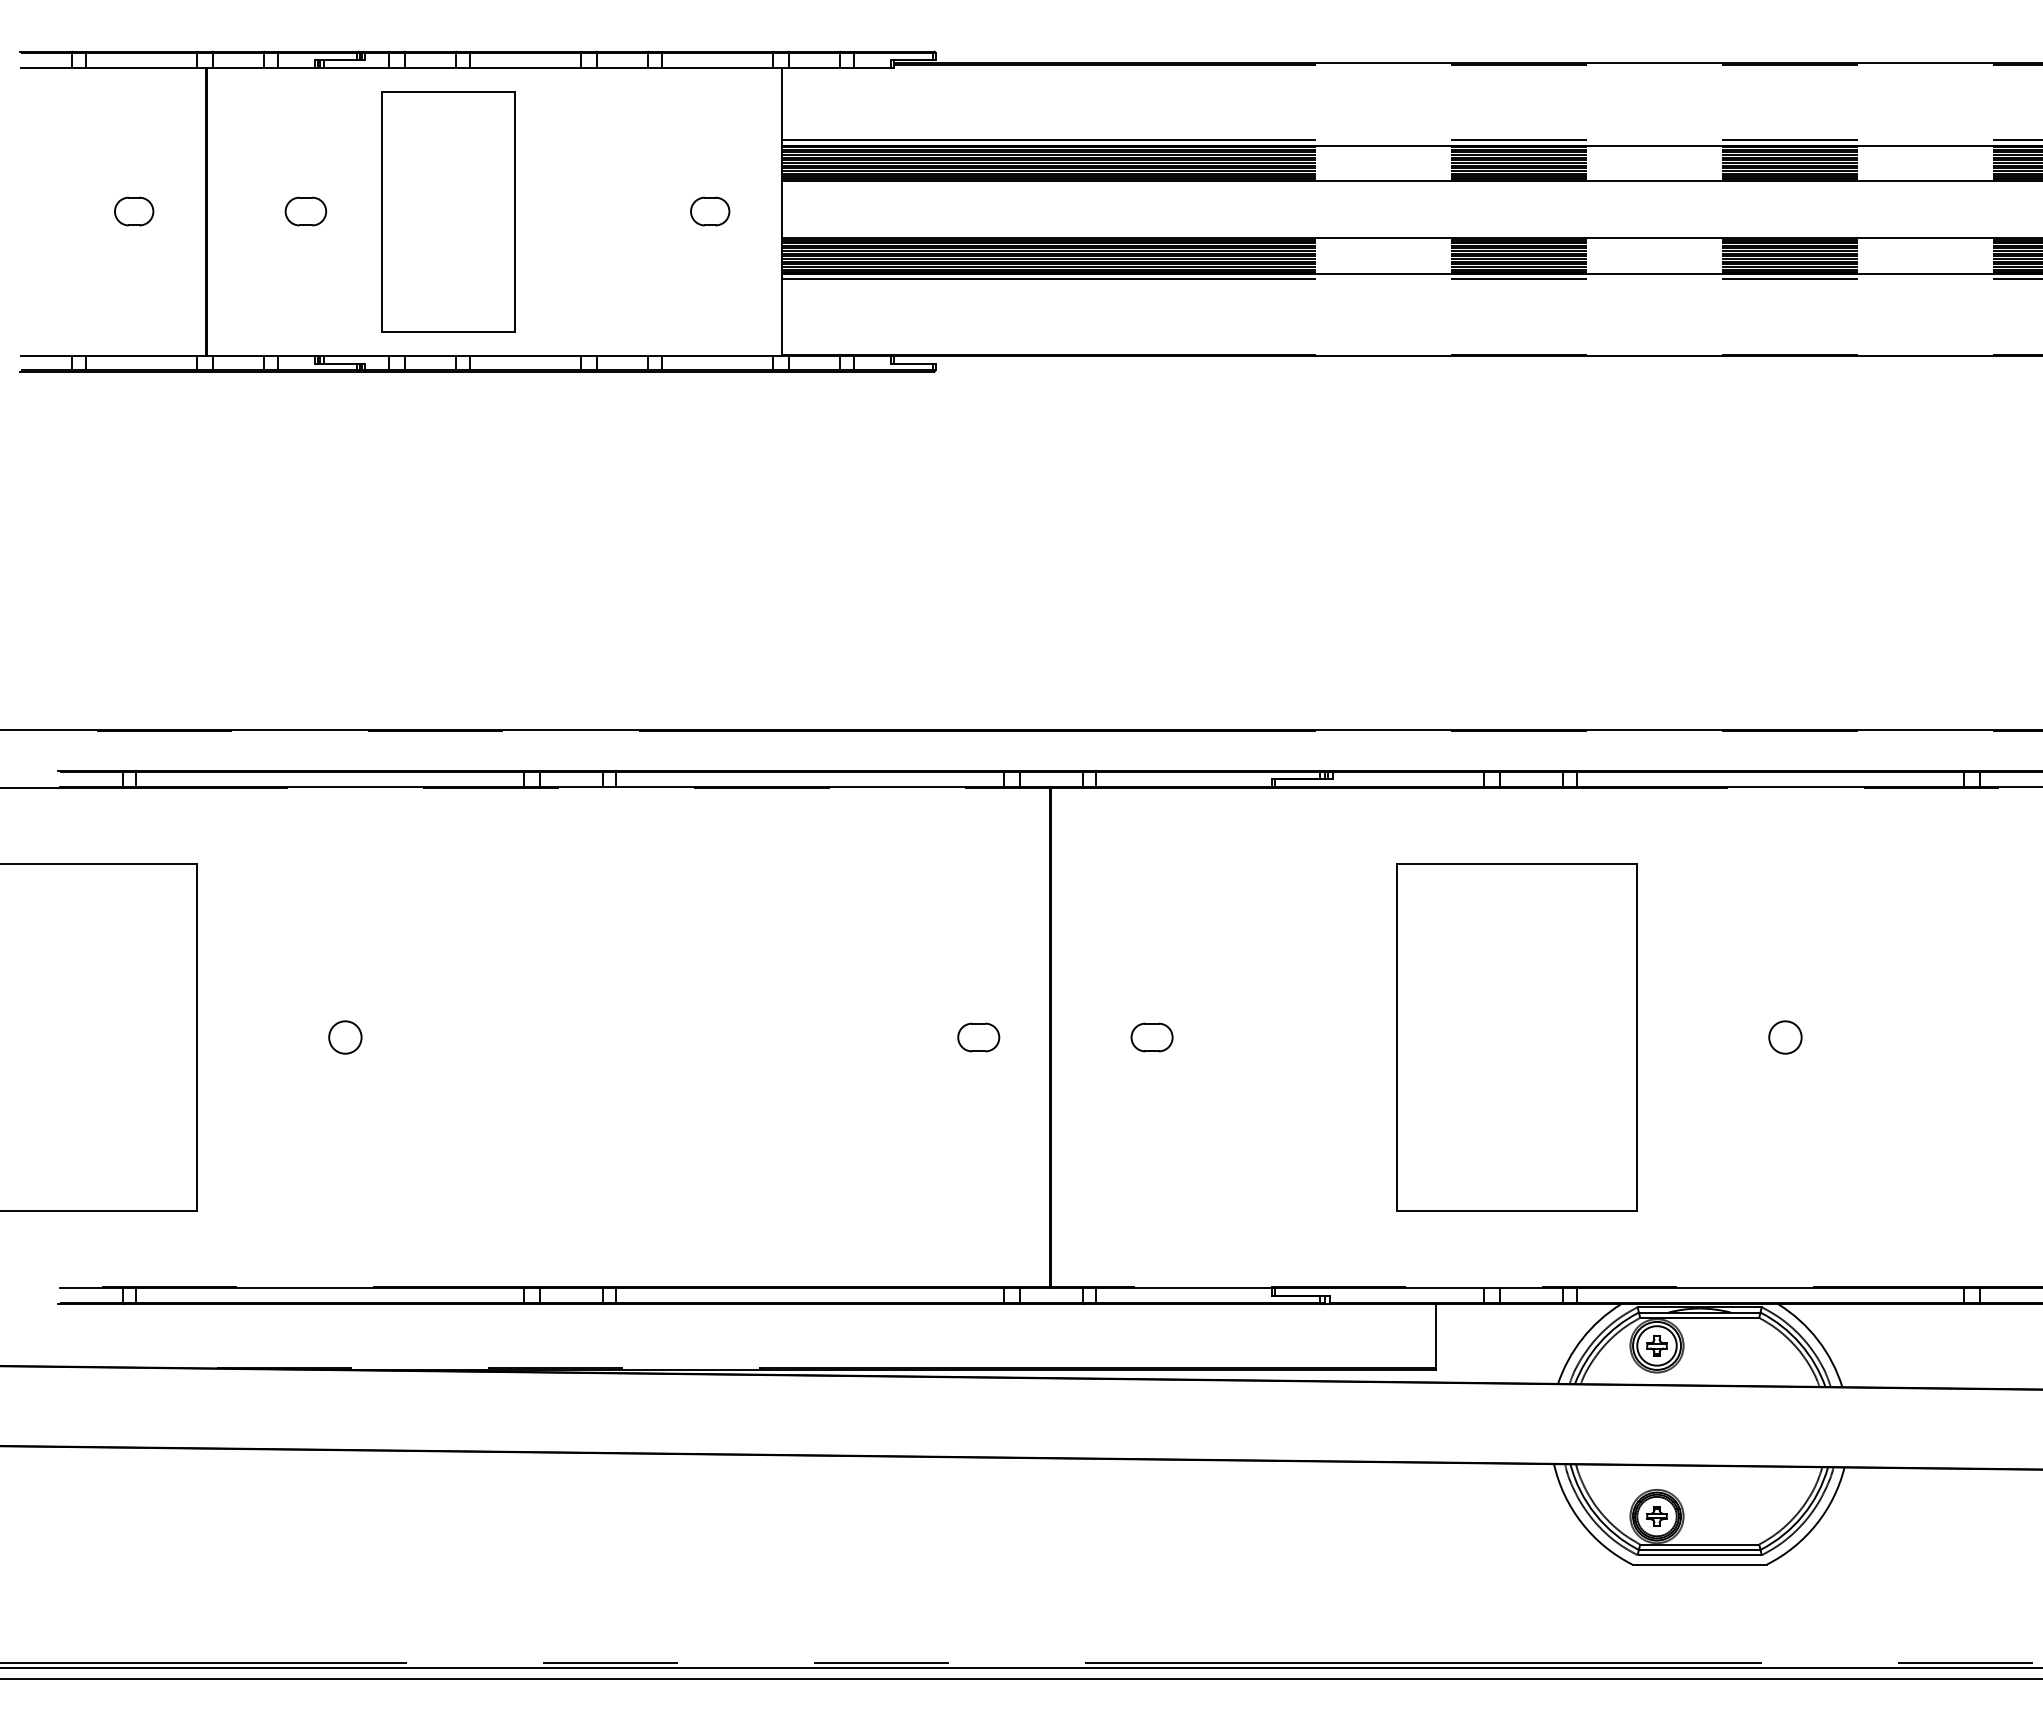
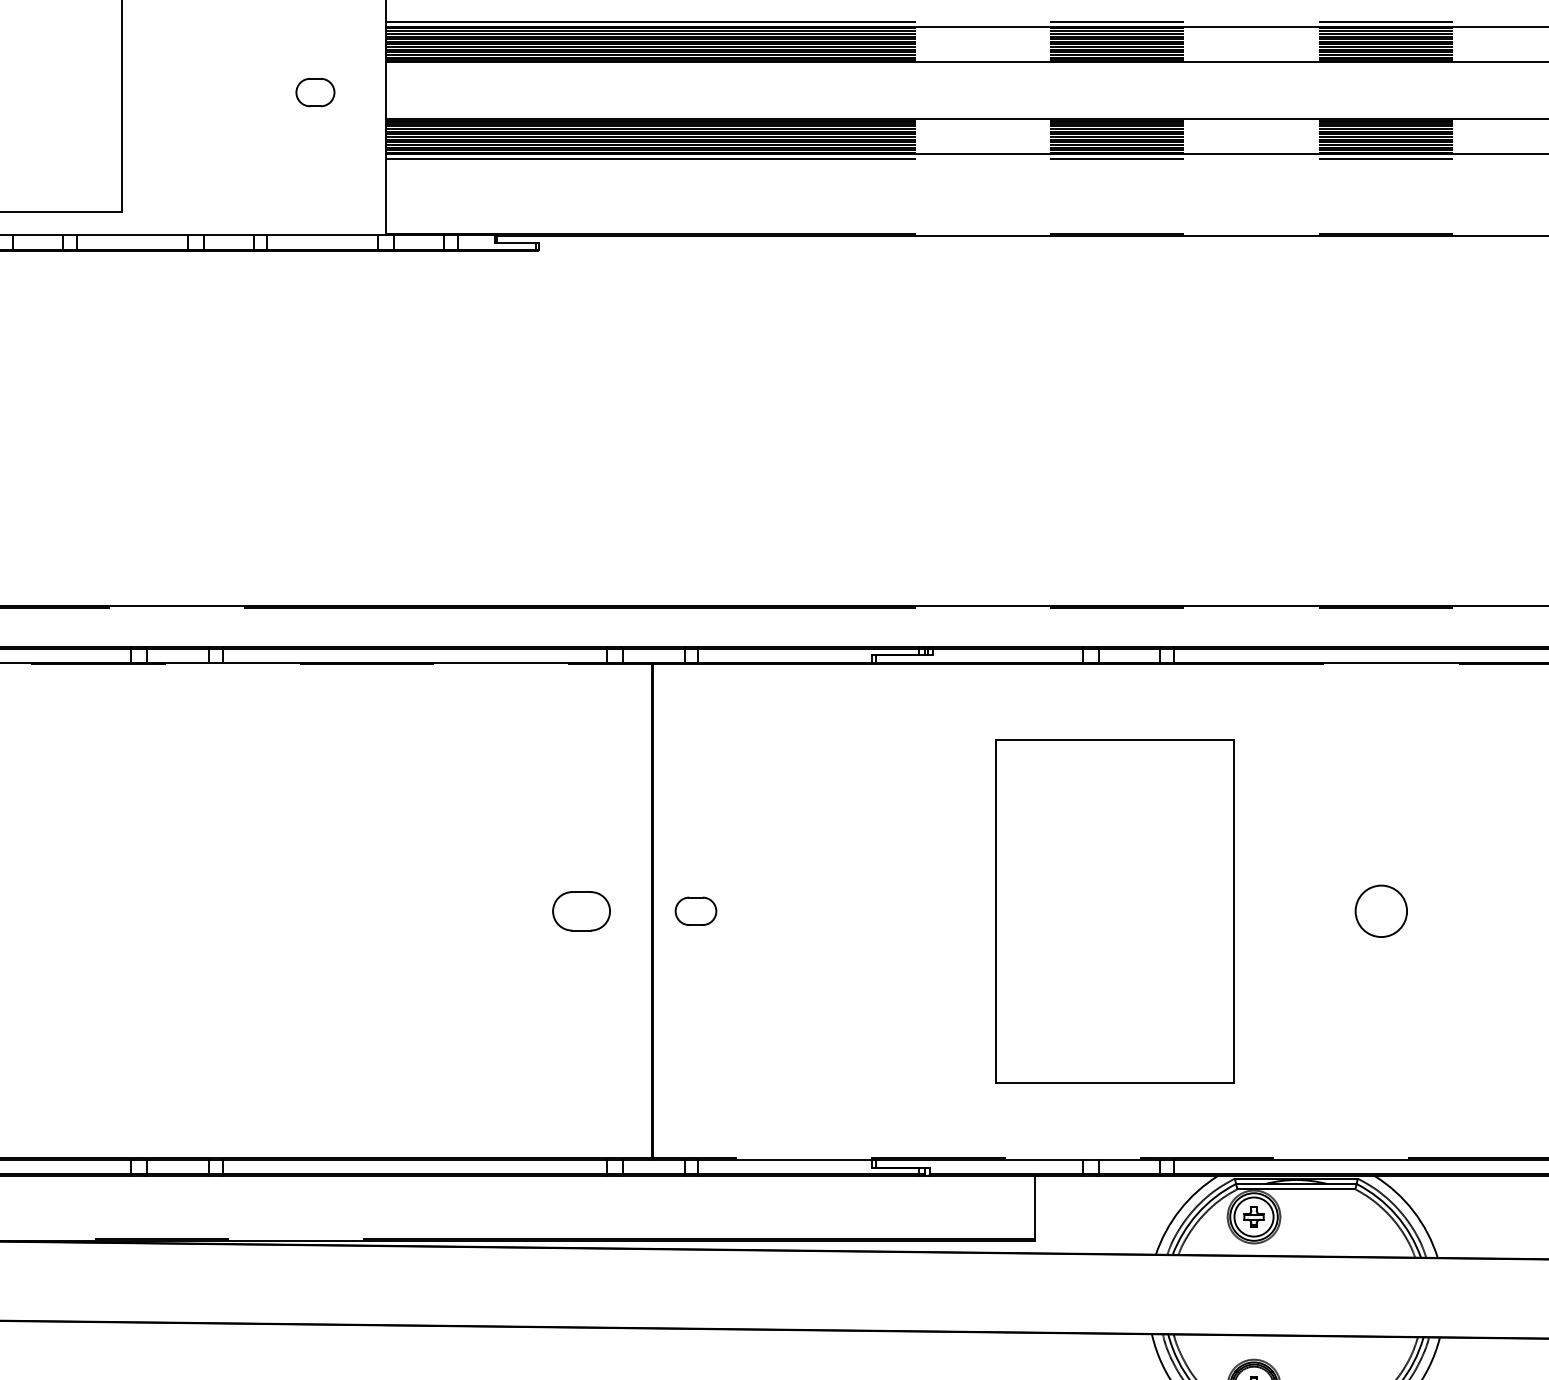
part: (978, 1037) -> (581, 911), size x1.4
part: (1151, 1037) -> (695, 911), moved
circle: (1785, 1037) -> (1381, 911), size x1.6

